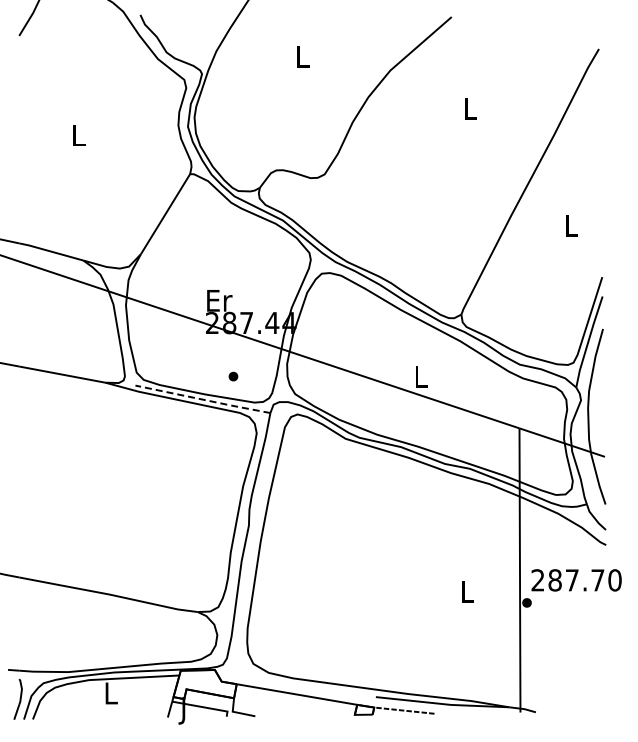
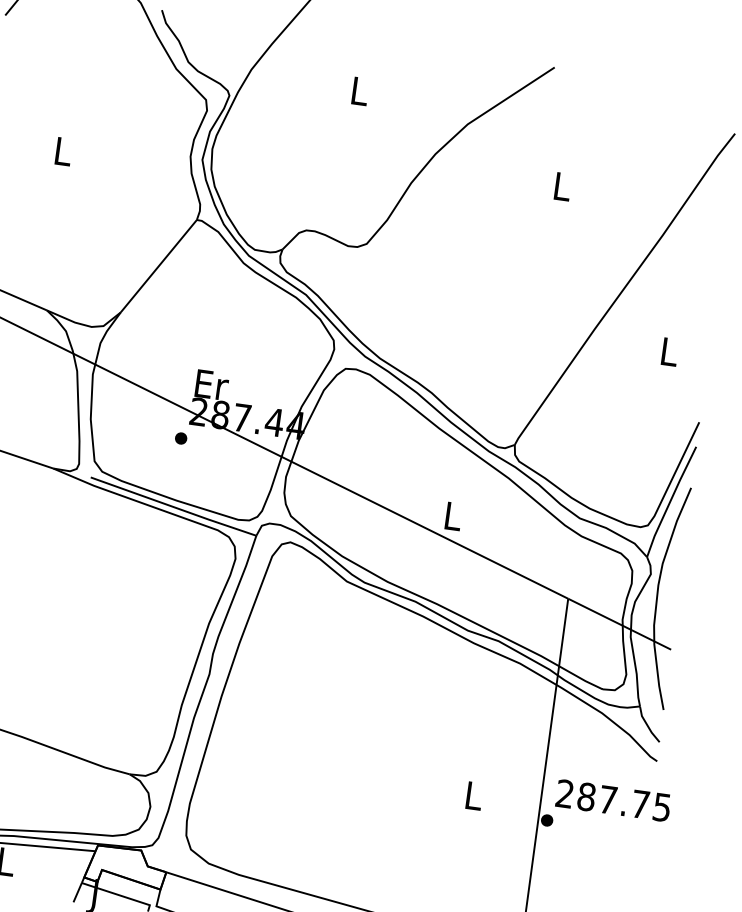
part: (233, 376) -> (181, 438), moved
line: (203, 399) -> (174, 506), dashed -> solid
text: (614, 580) -> (661, 807), 287.70 -> 287.75

